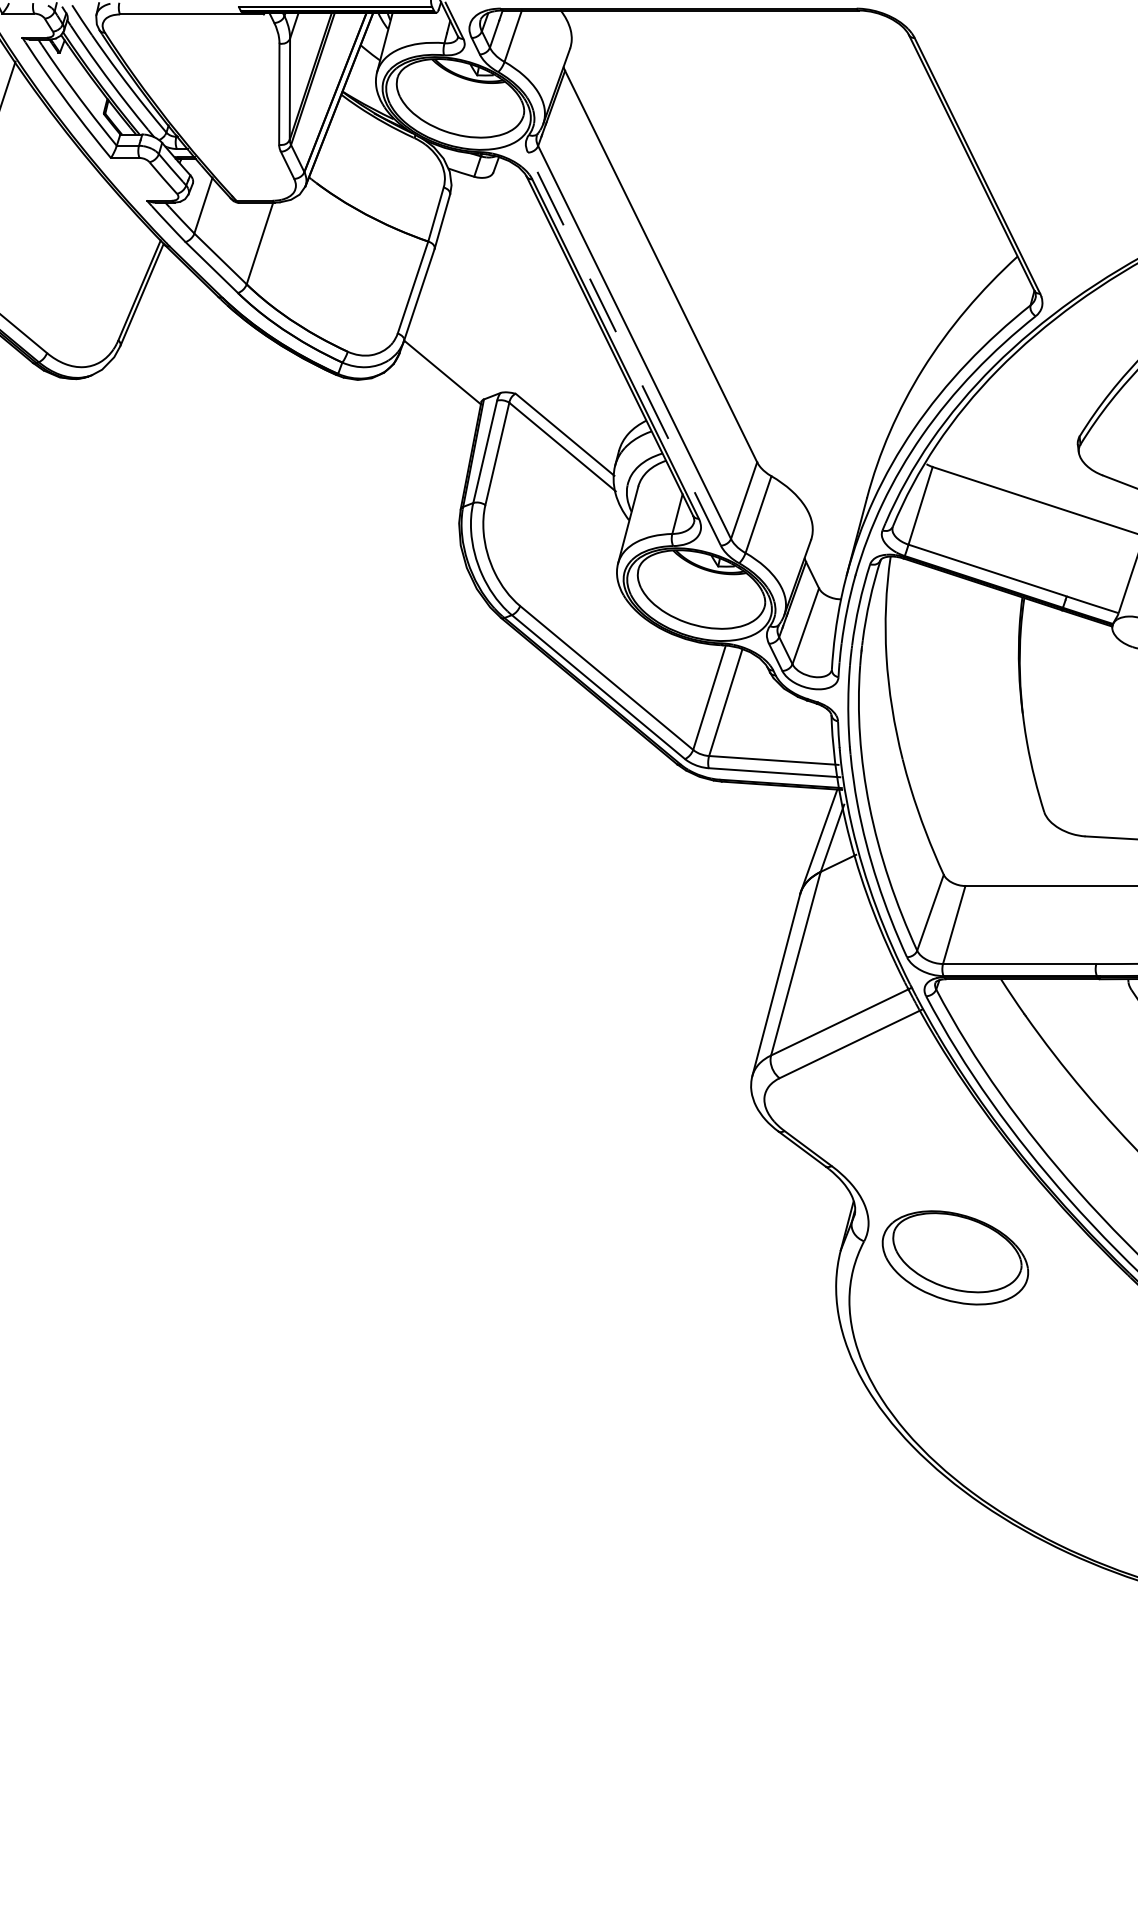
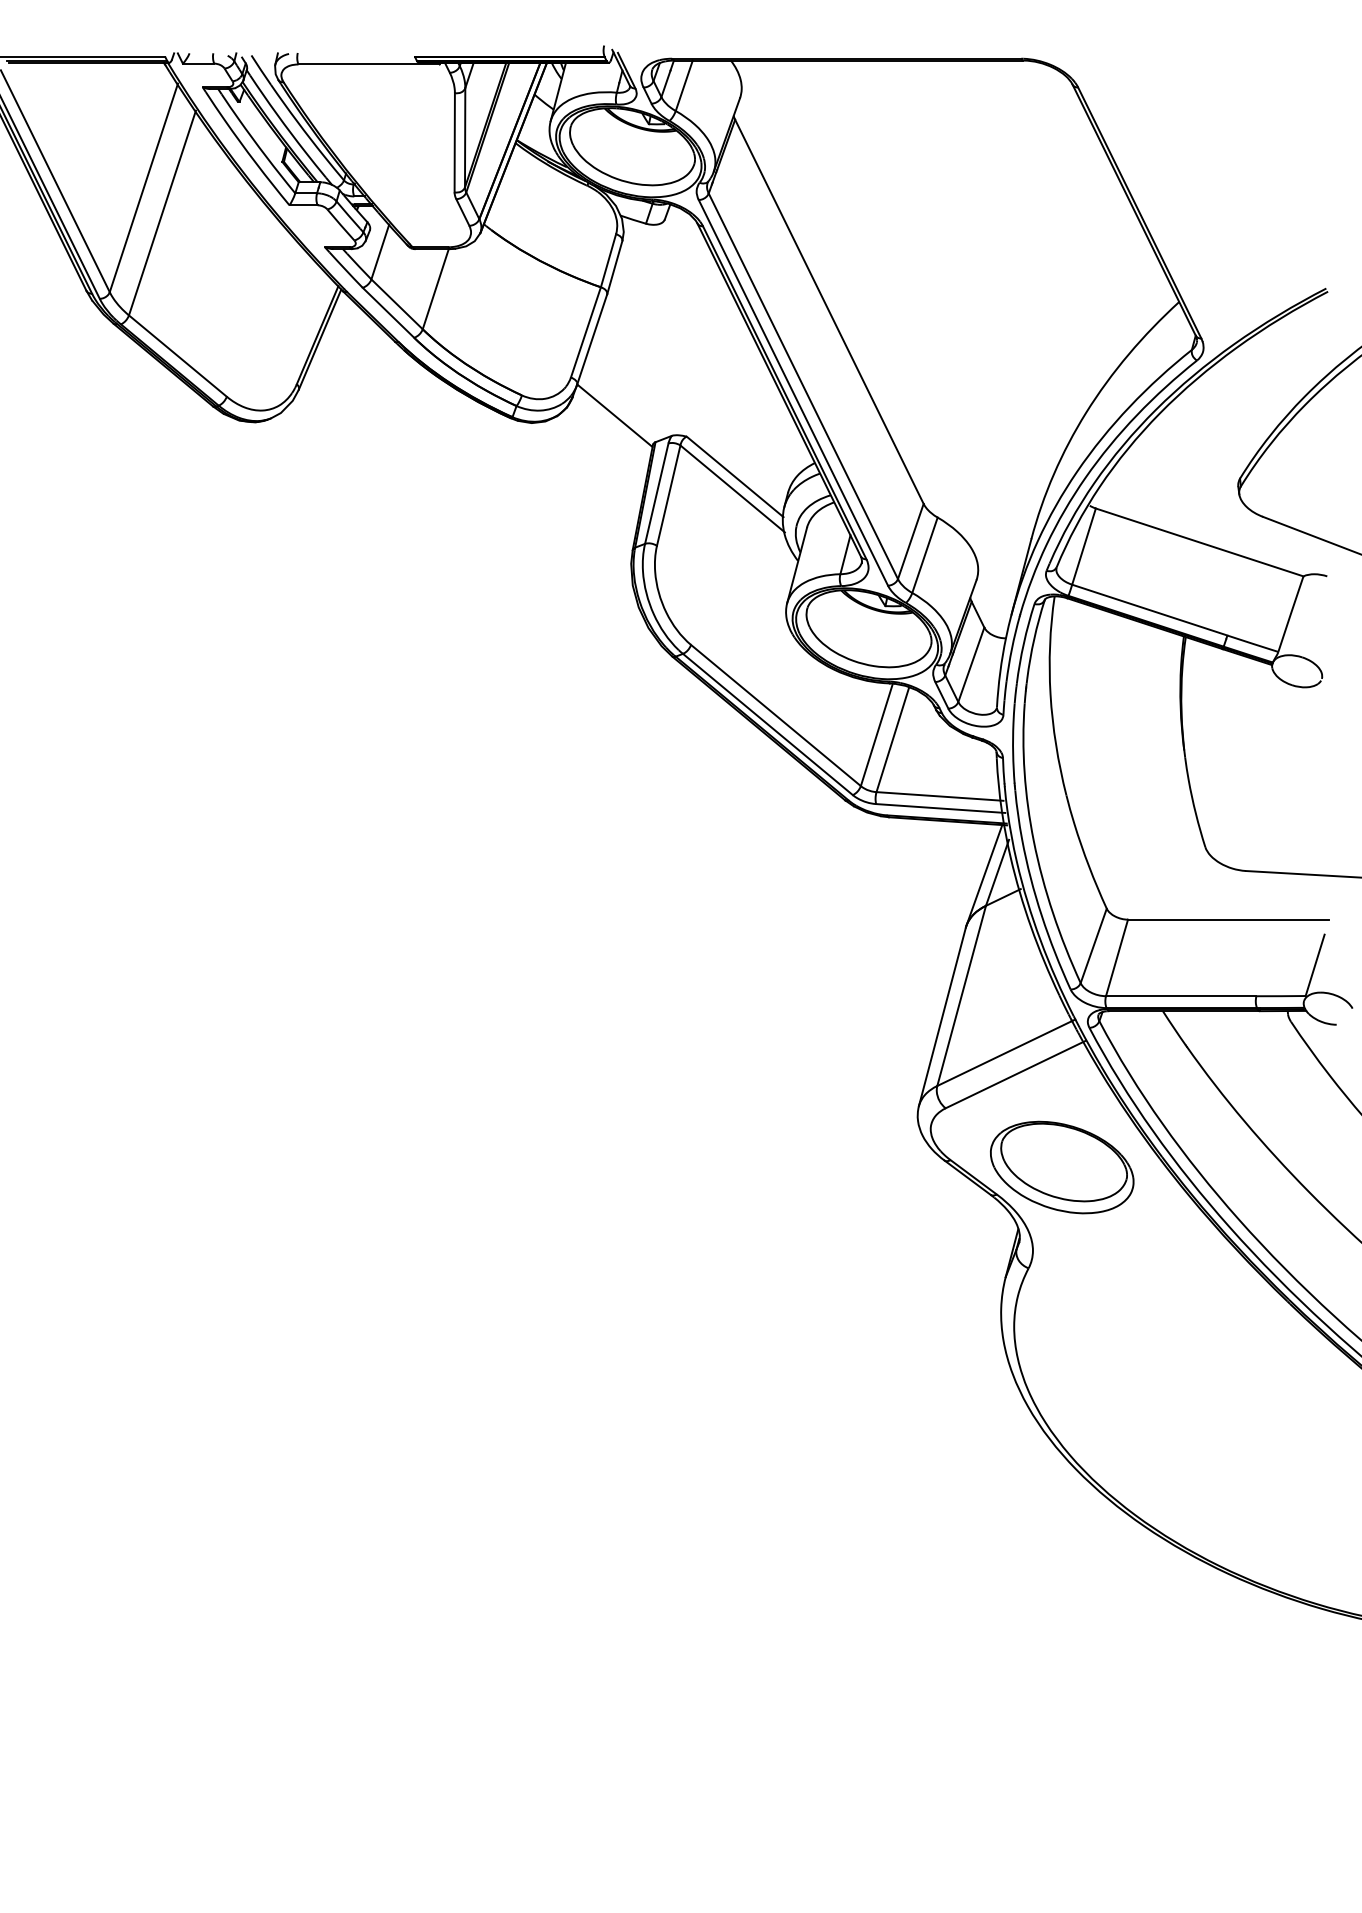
line: (624, 348) -> (793, 392), dashed -> solid
part: (955, 1257) -> (1062, 1167), moved

